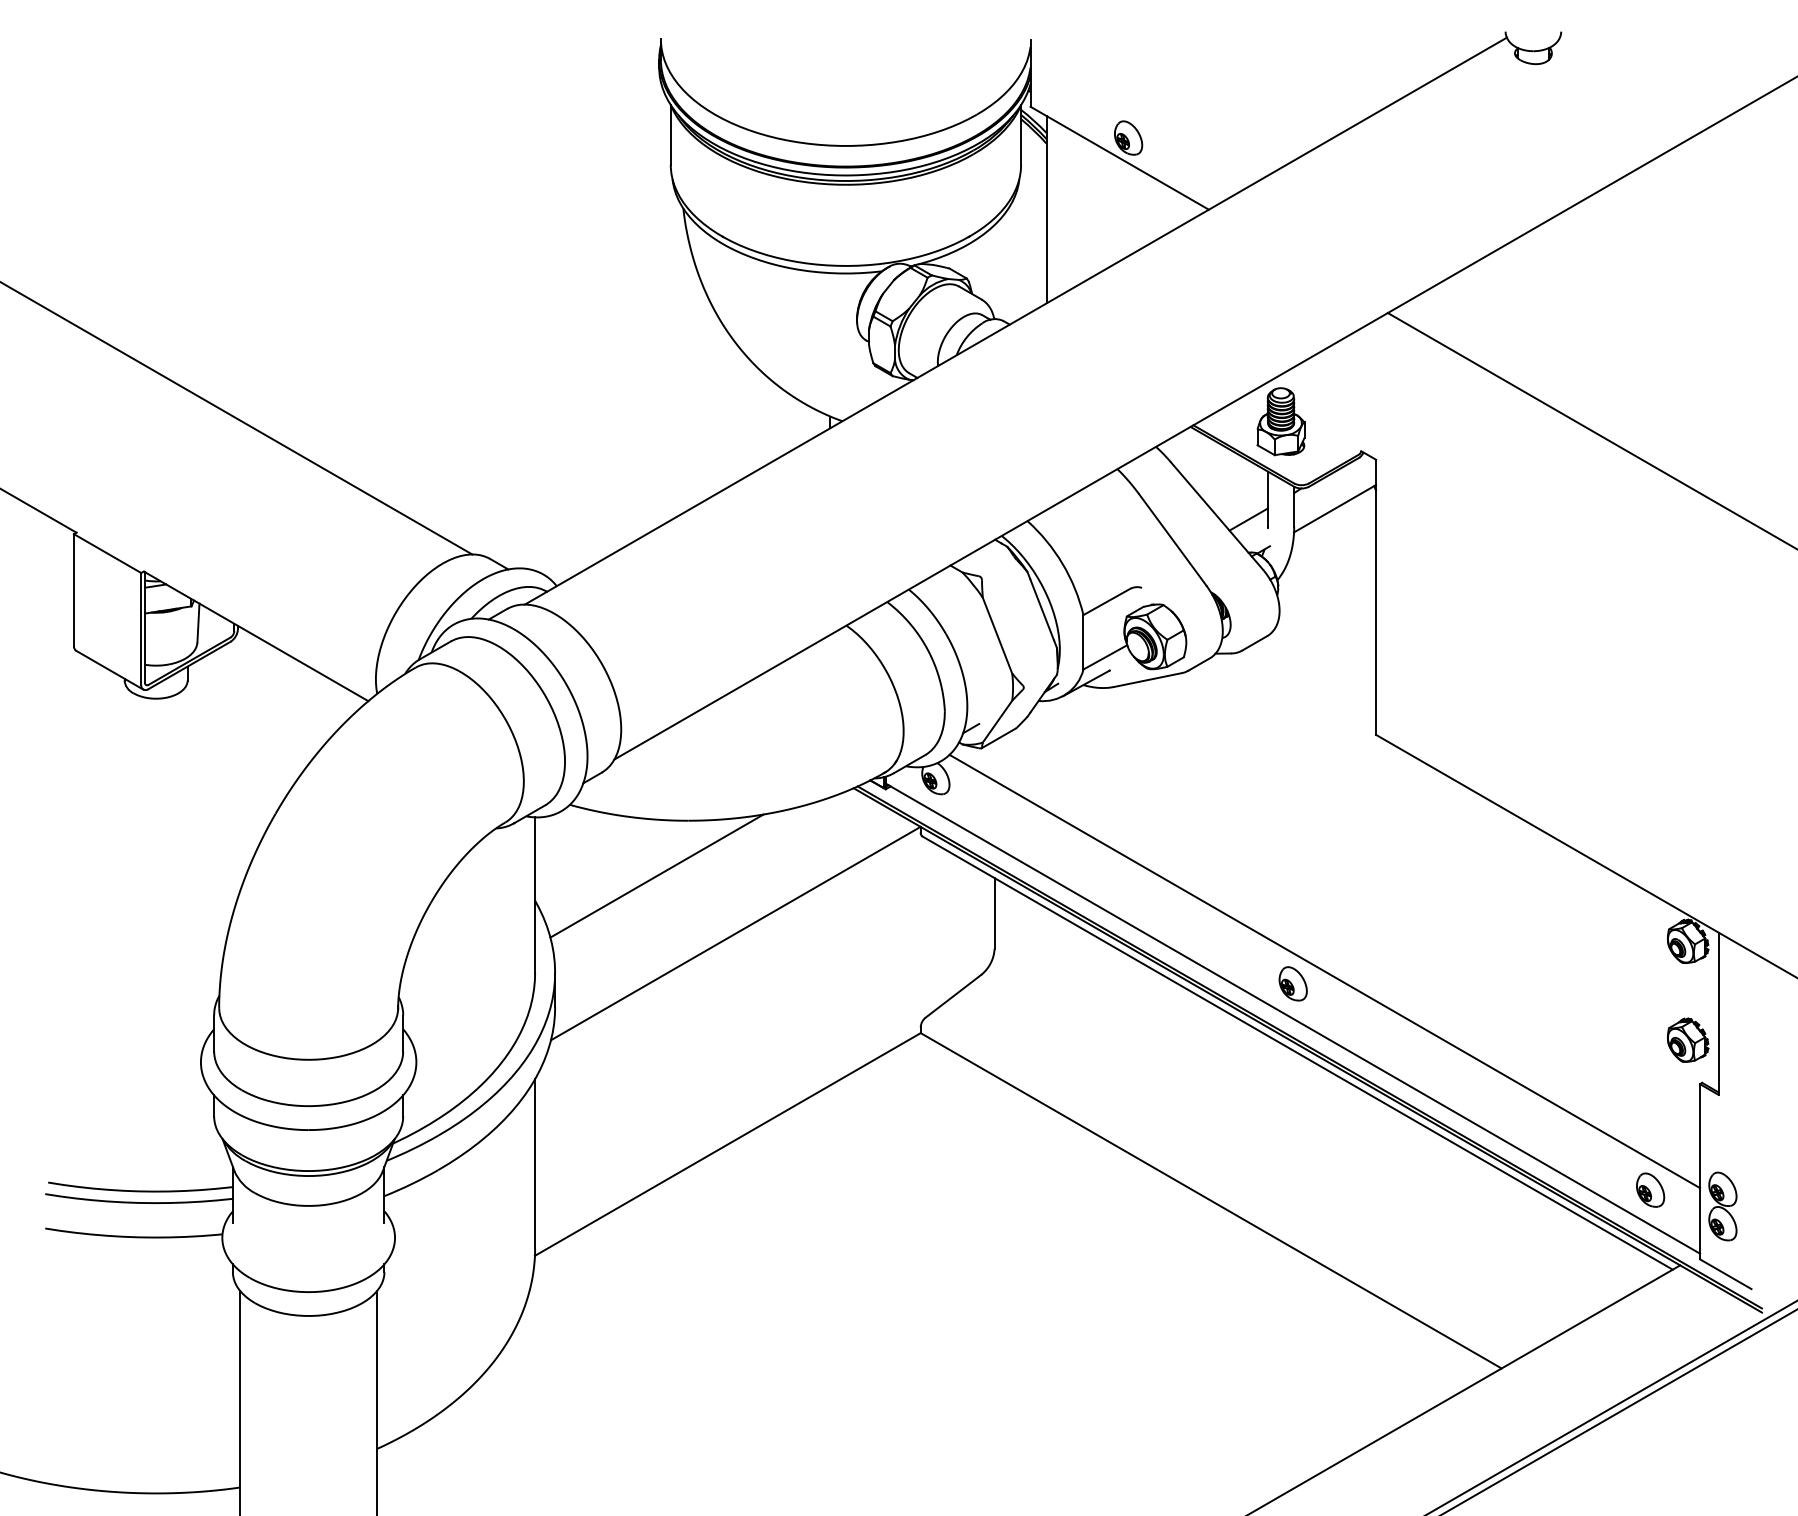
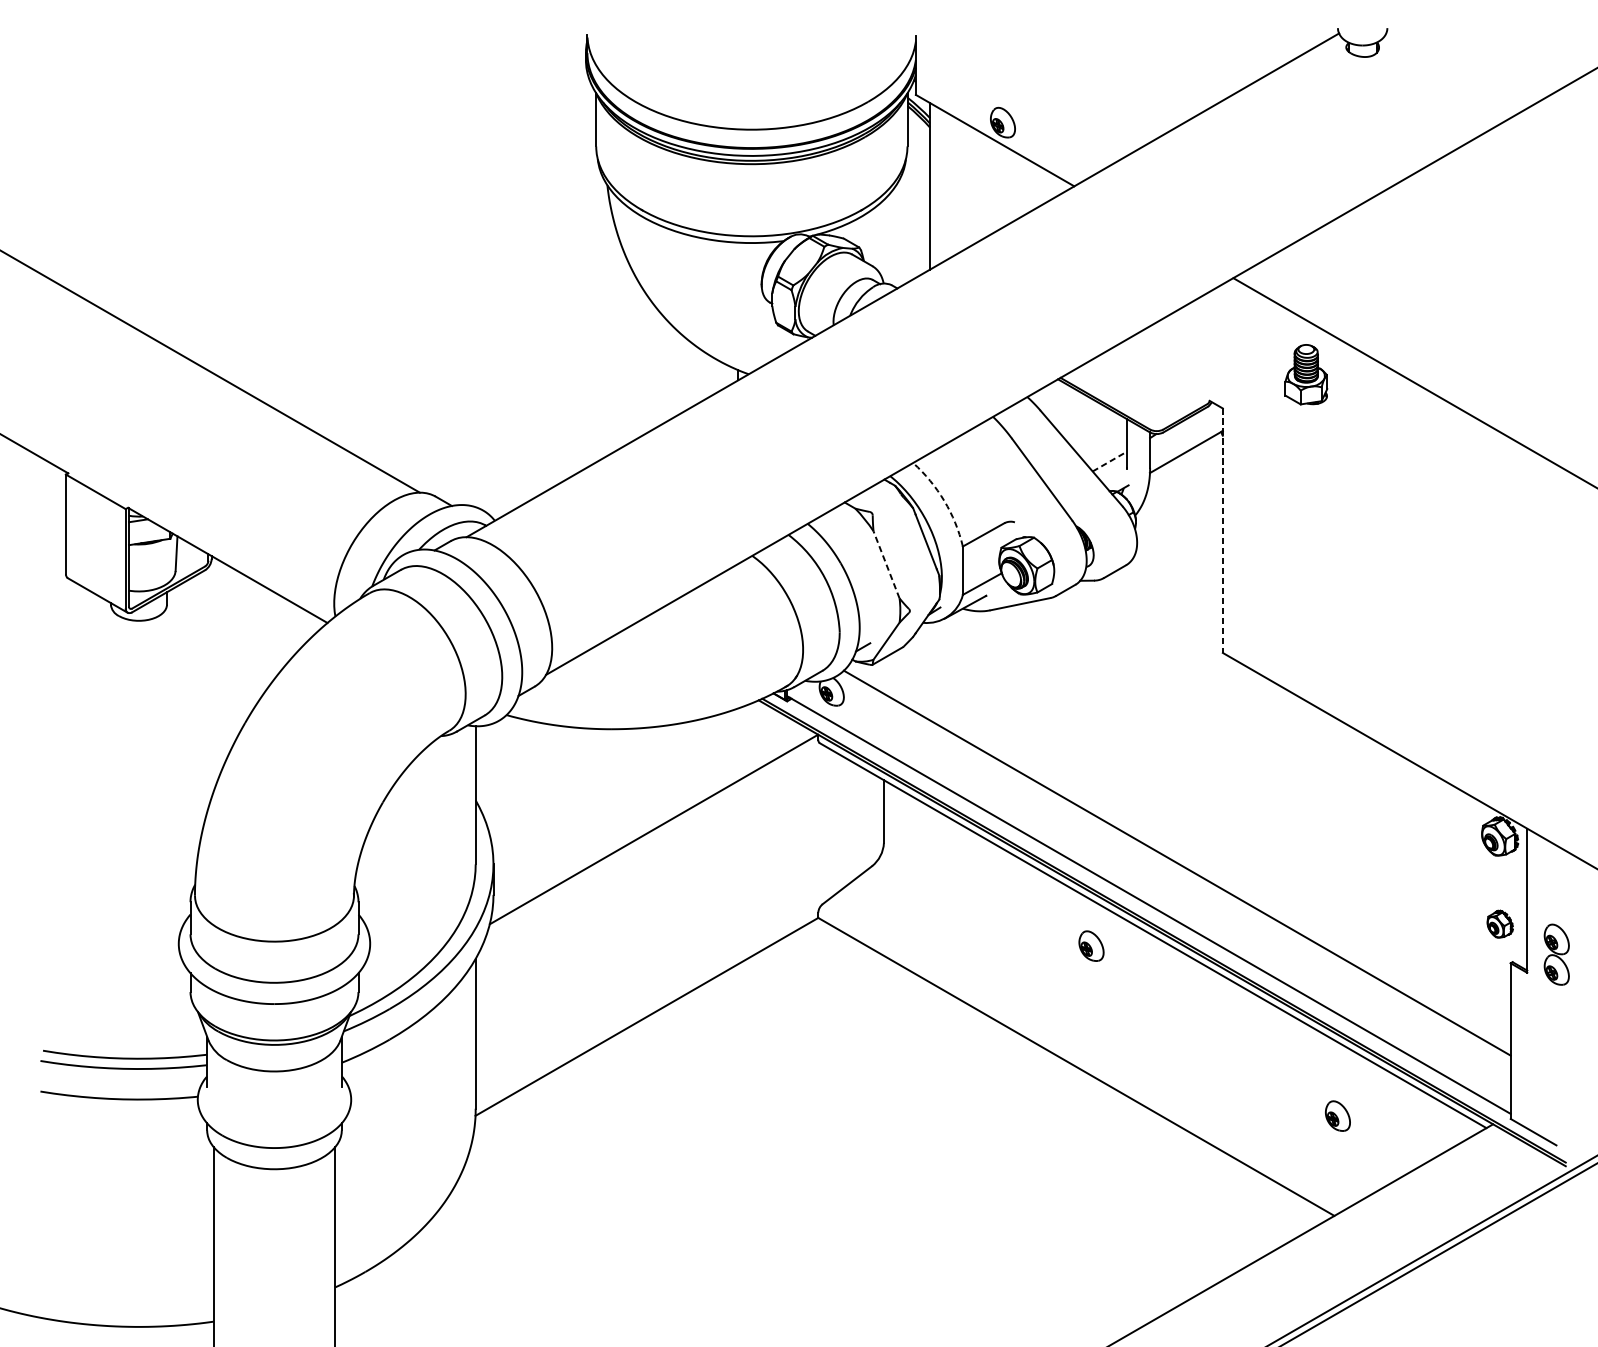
part: (1280, 421) -> (1305, 374), moved
line: (1249, 519) -> (1110, 461), solid -> dashed
arc: (1062, 563) -> (944, 500), solid -> dashed
line: (1376, 597) -> (1223, 530), solid -> dashed
line: (997, 635) -> (886, 564), solid -> dashed
line: (656, 875) -> (583, 777), removed
part: (1292, 983) -> (1090, 945), moved
part: (1688, 1039) -> (1500, 923), size x0.7
part: (1650, 1189) -> (1337, 1115), moved
part: (1722, 1206) -> (1556, 954), moved

